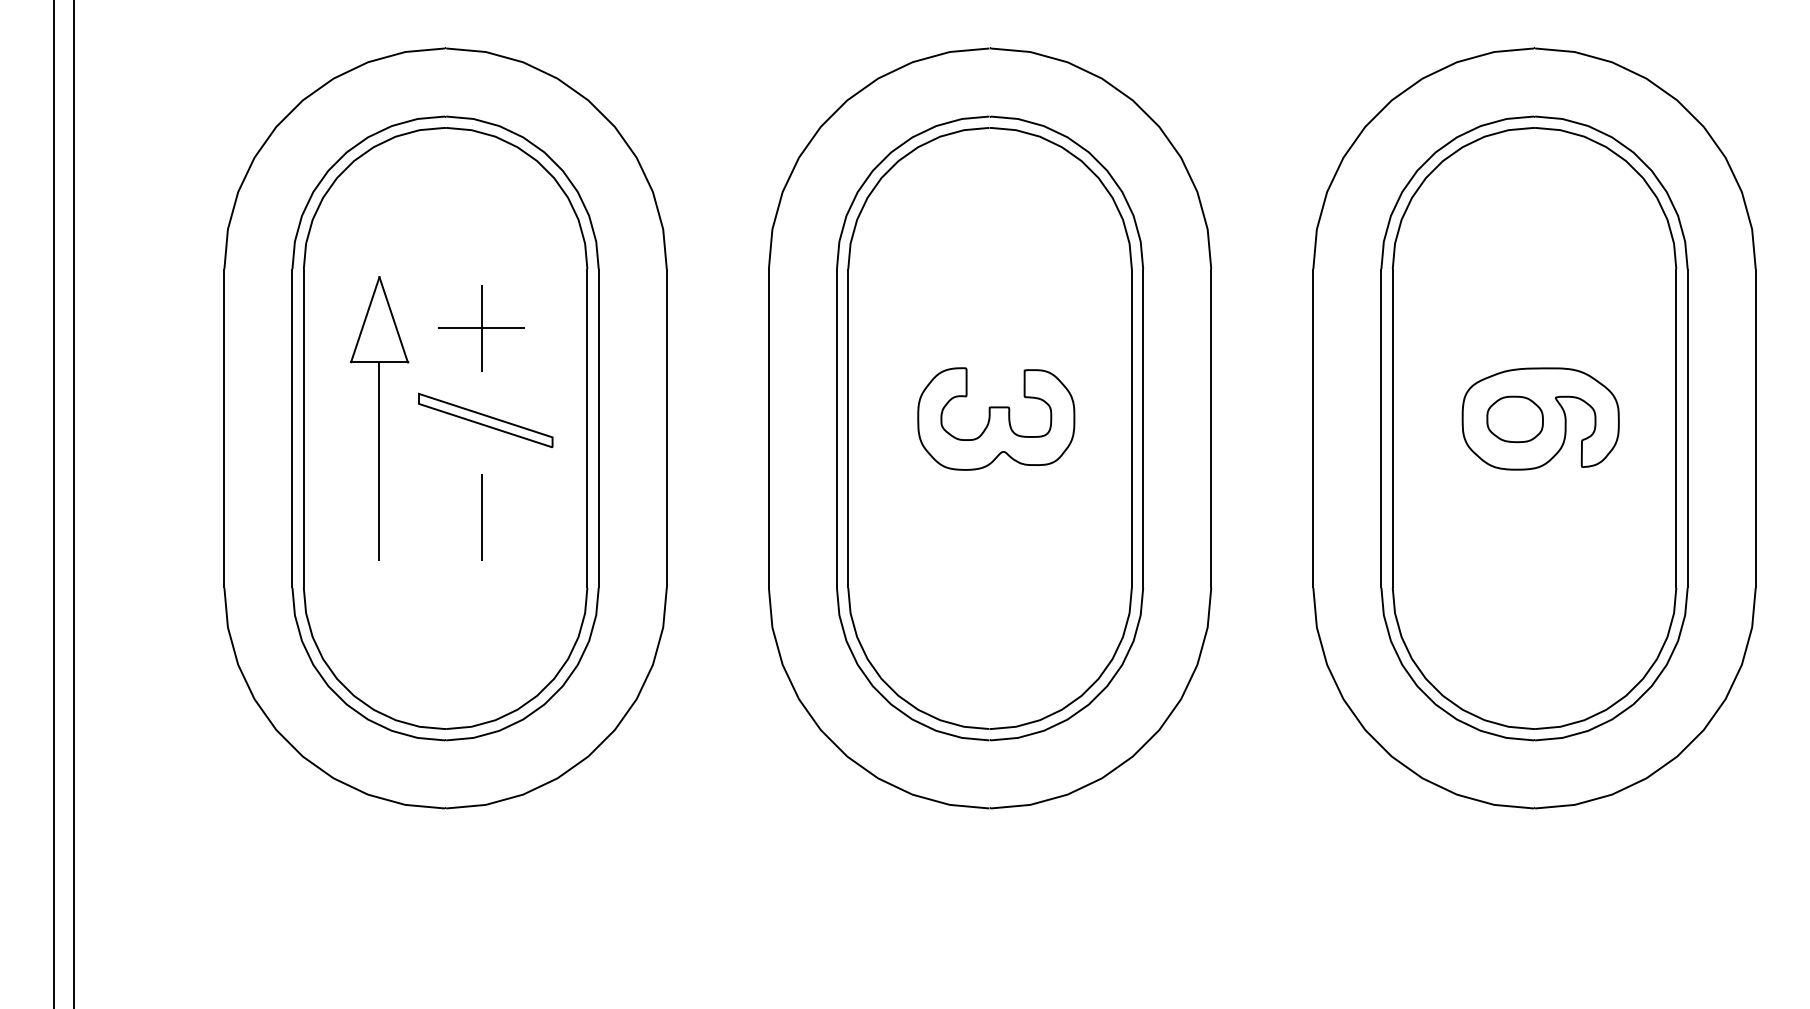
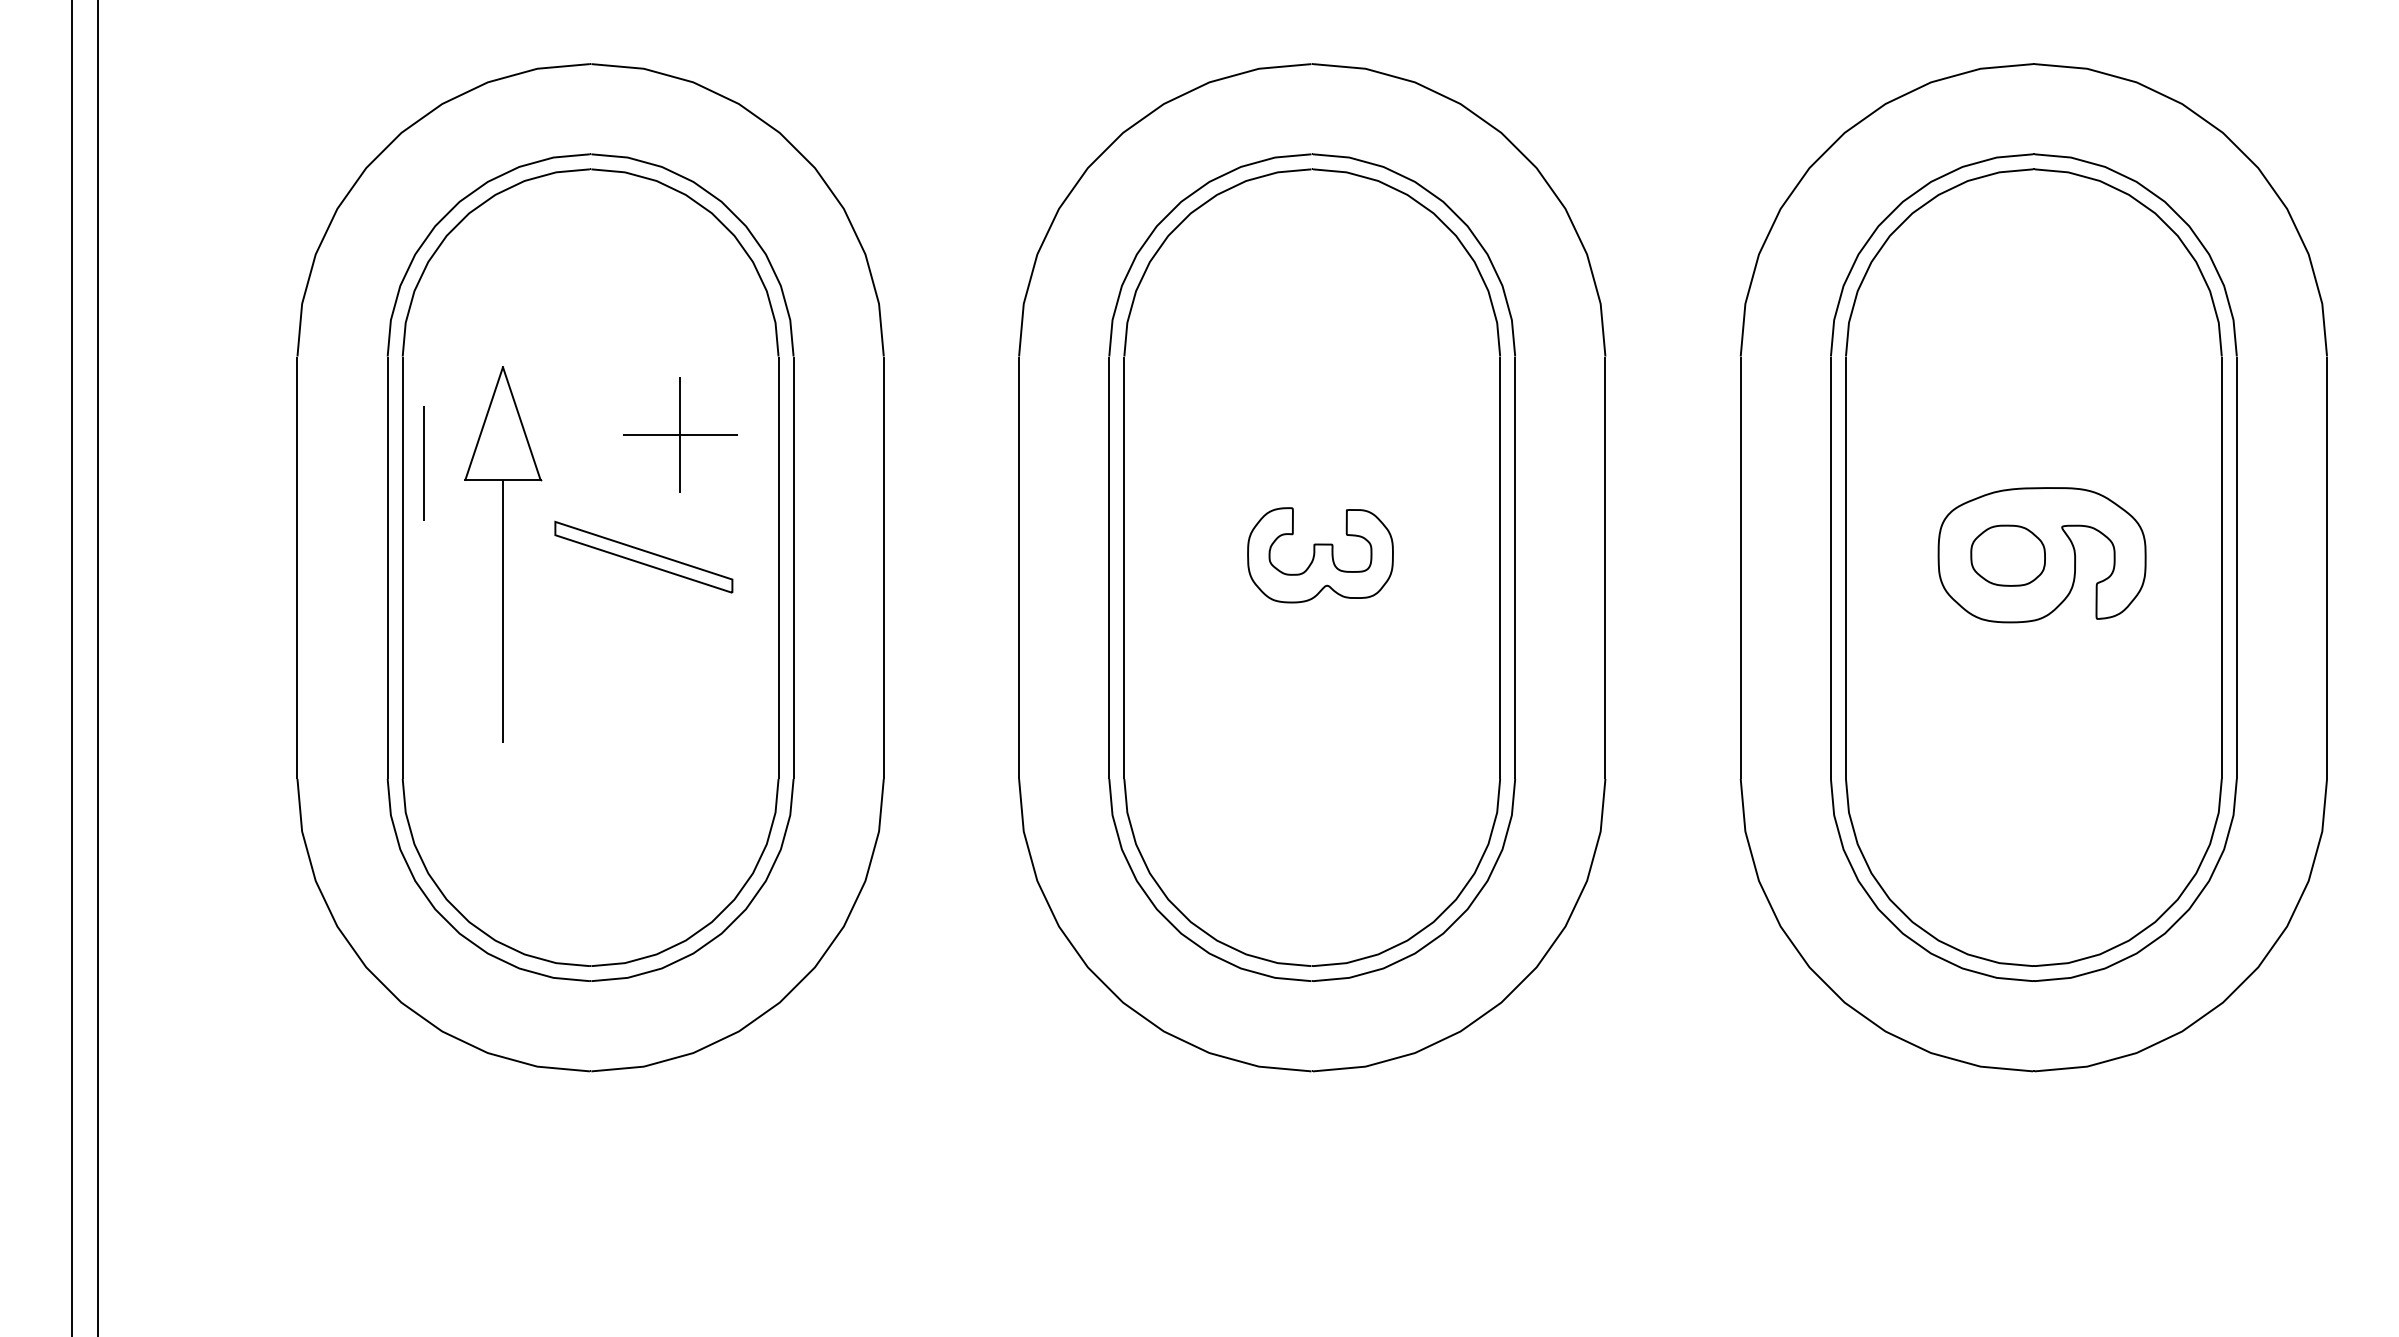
part: (481, 327) -> (680, 434), moved
part: (996, 419) -> (1320, 555), size x0.7
line: (480, 517) -> (423, 463), moved

